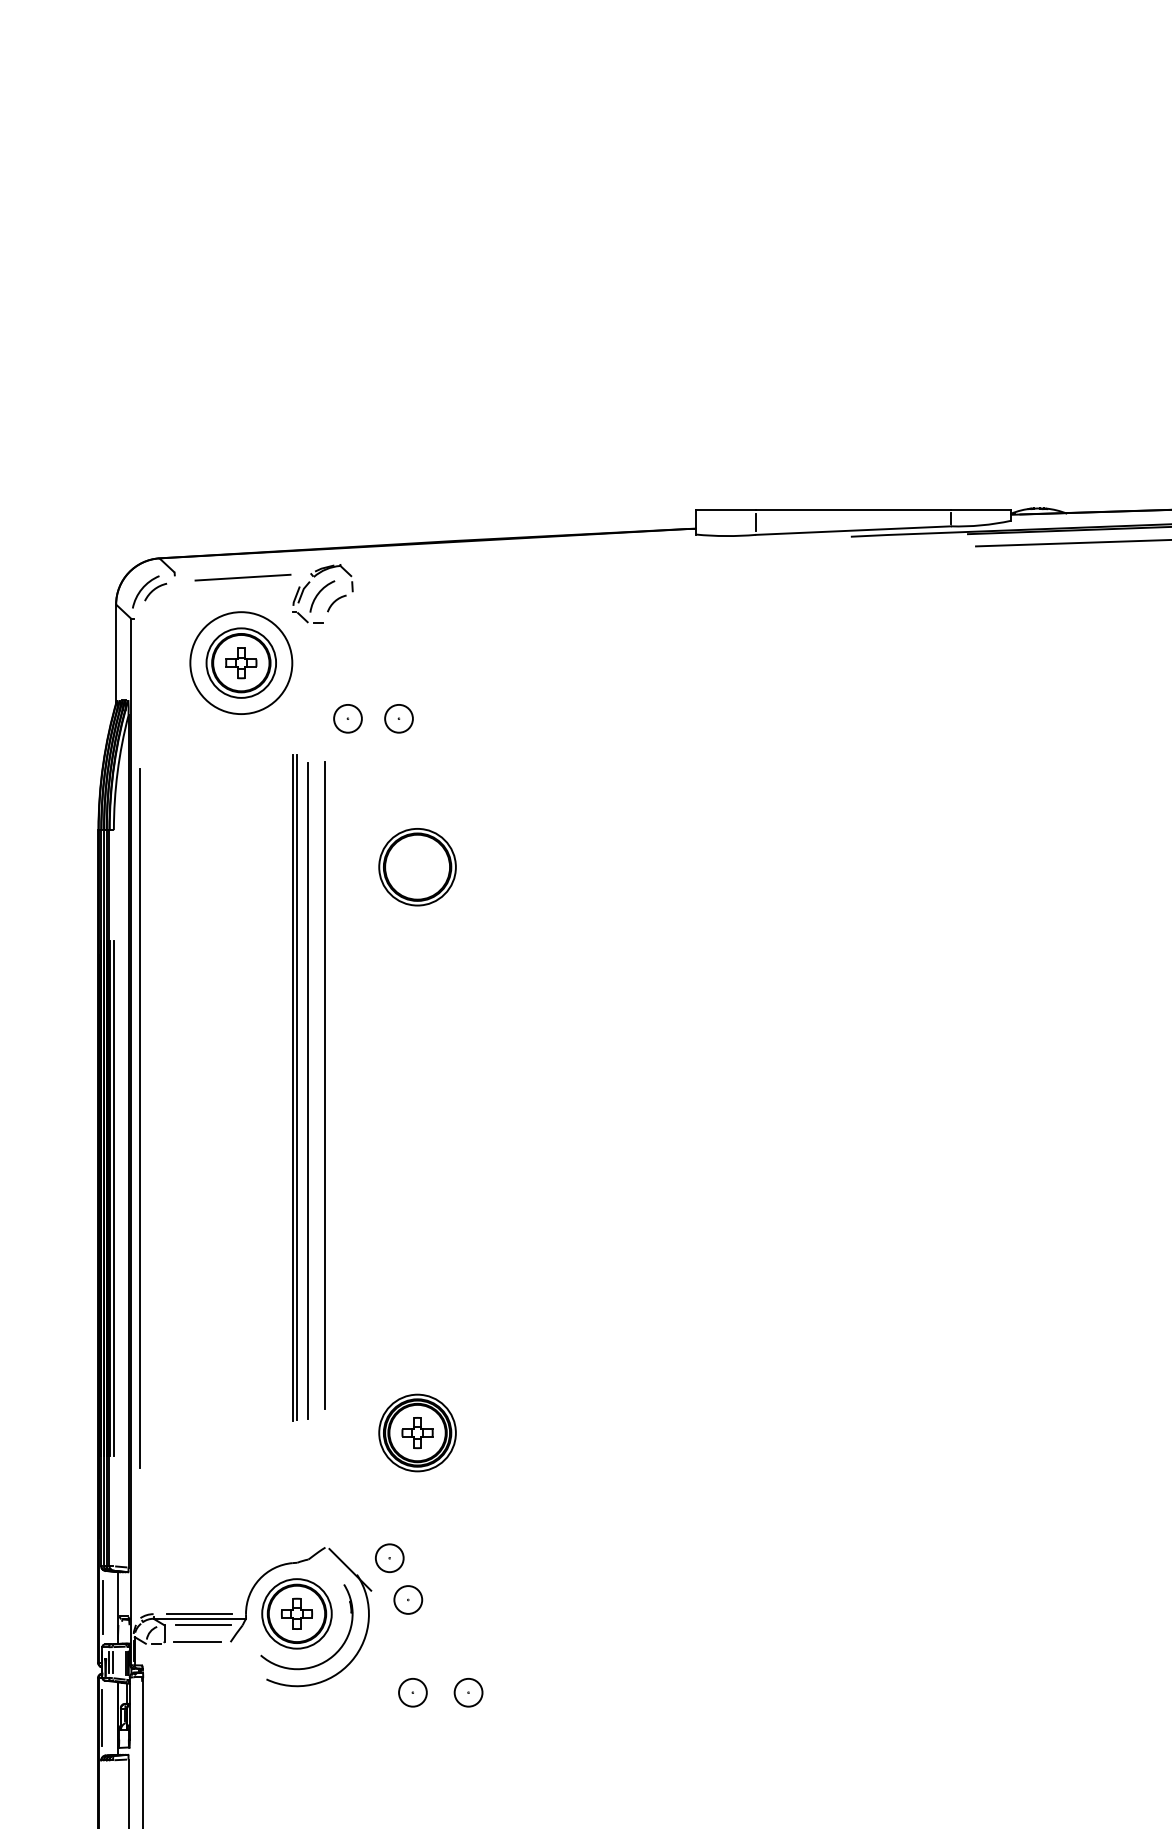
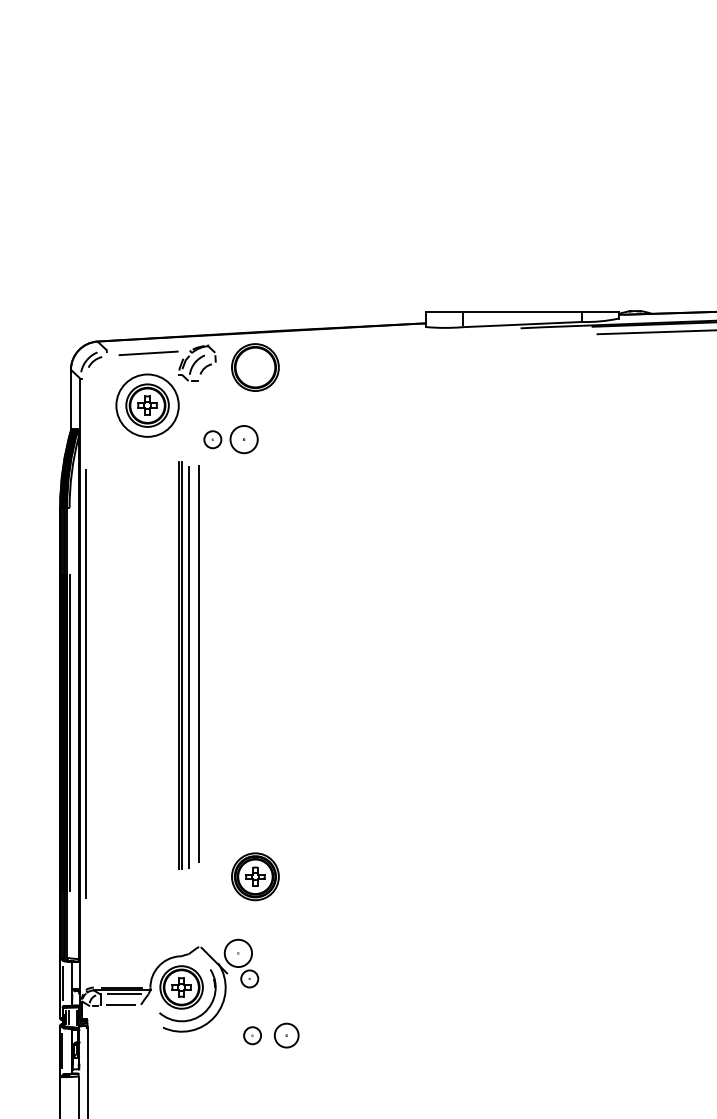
part: (398, 718) -> (243, 439), size x1.6
part: (417, 867) -> (255, 367), moved
circle: (388, 1556) -> (237, 952), size x1.6
part: (468, 1692) -> (286, 1035), size x1.4

